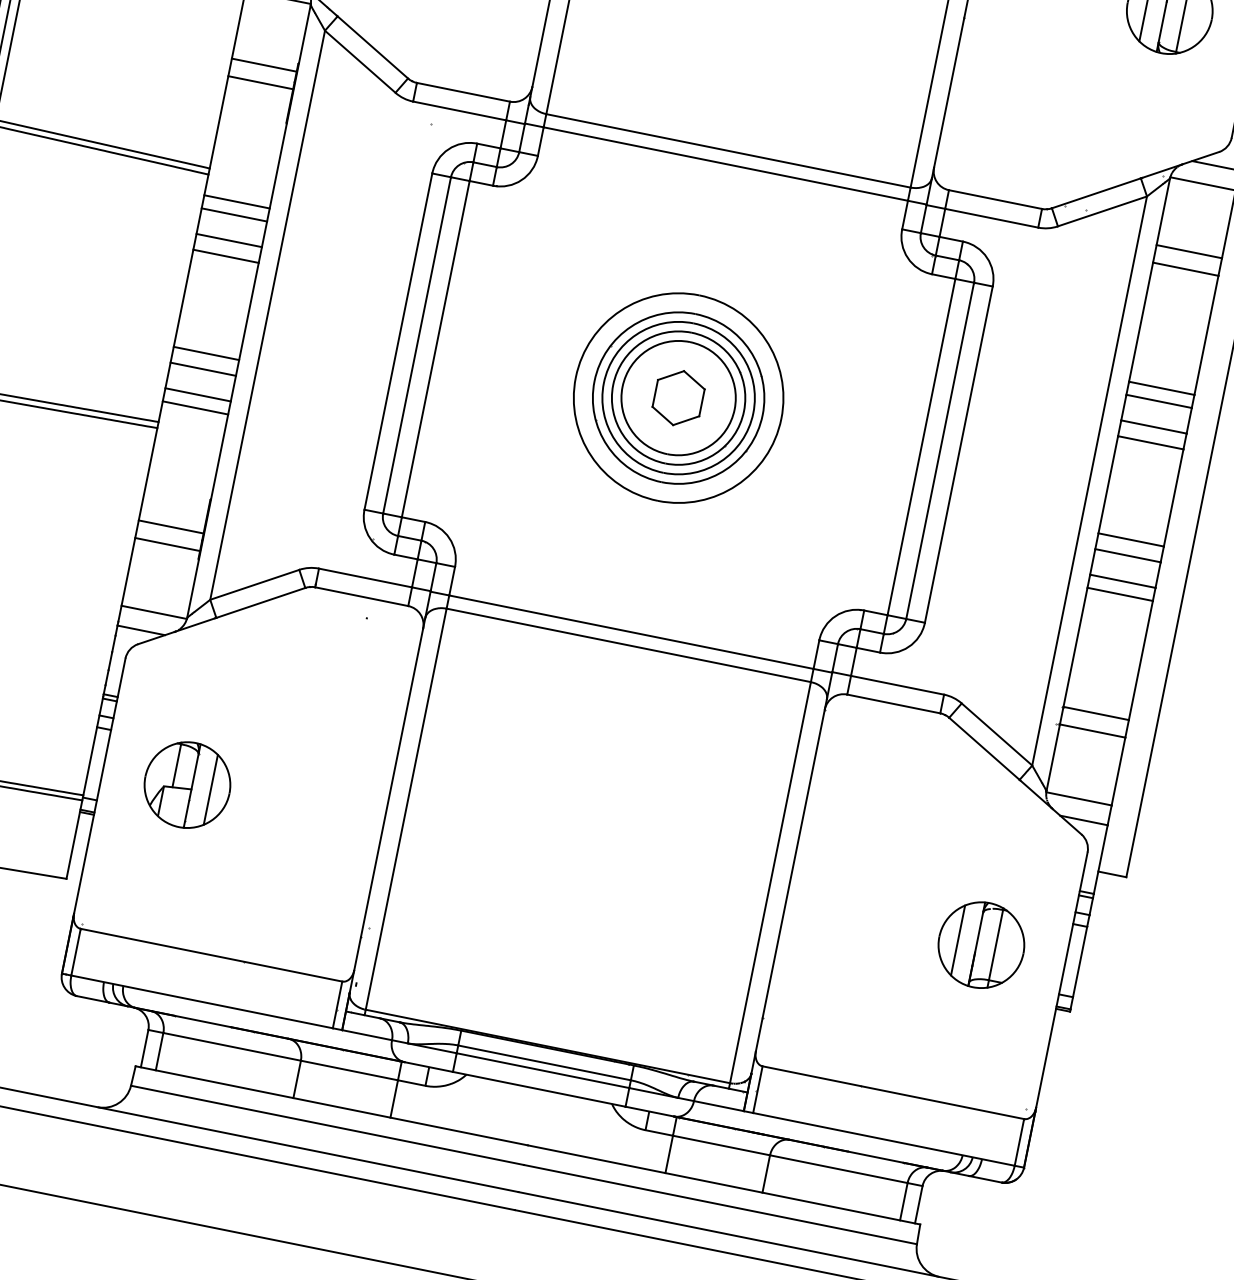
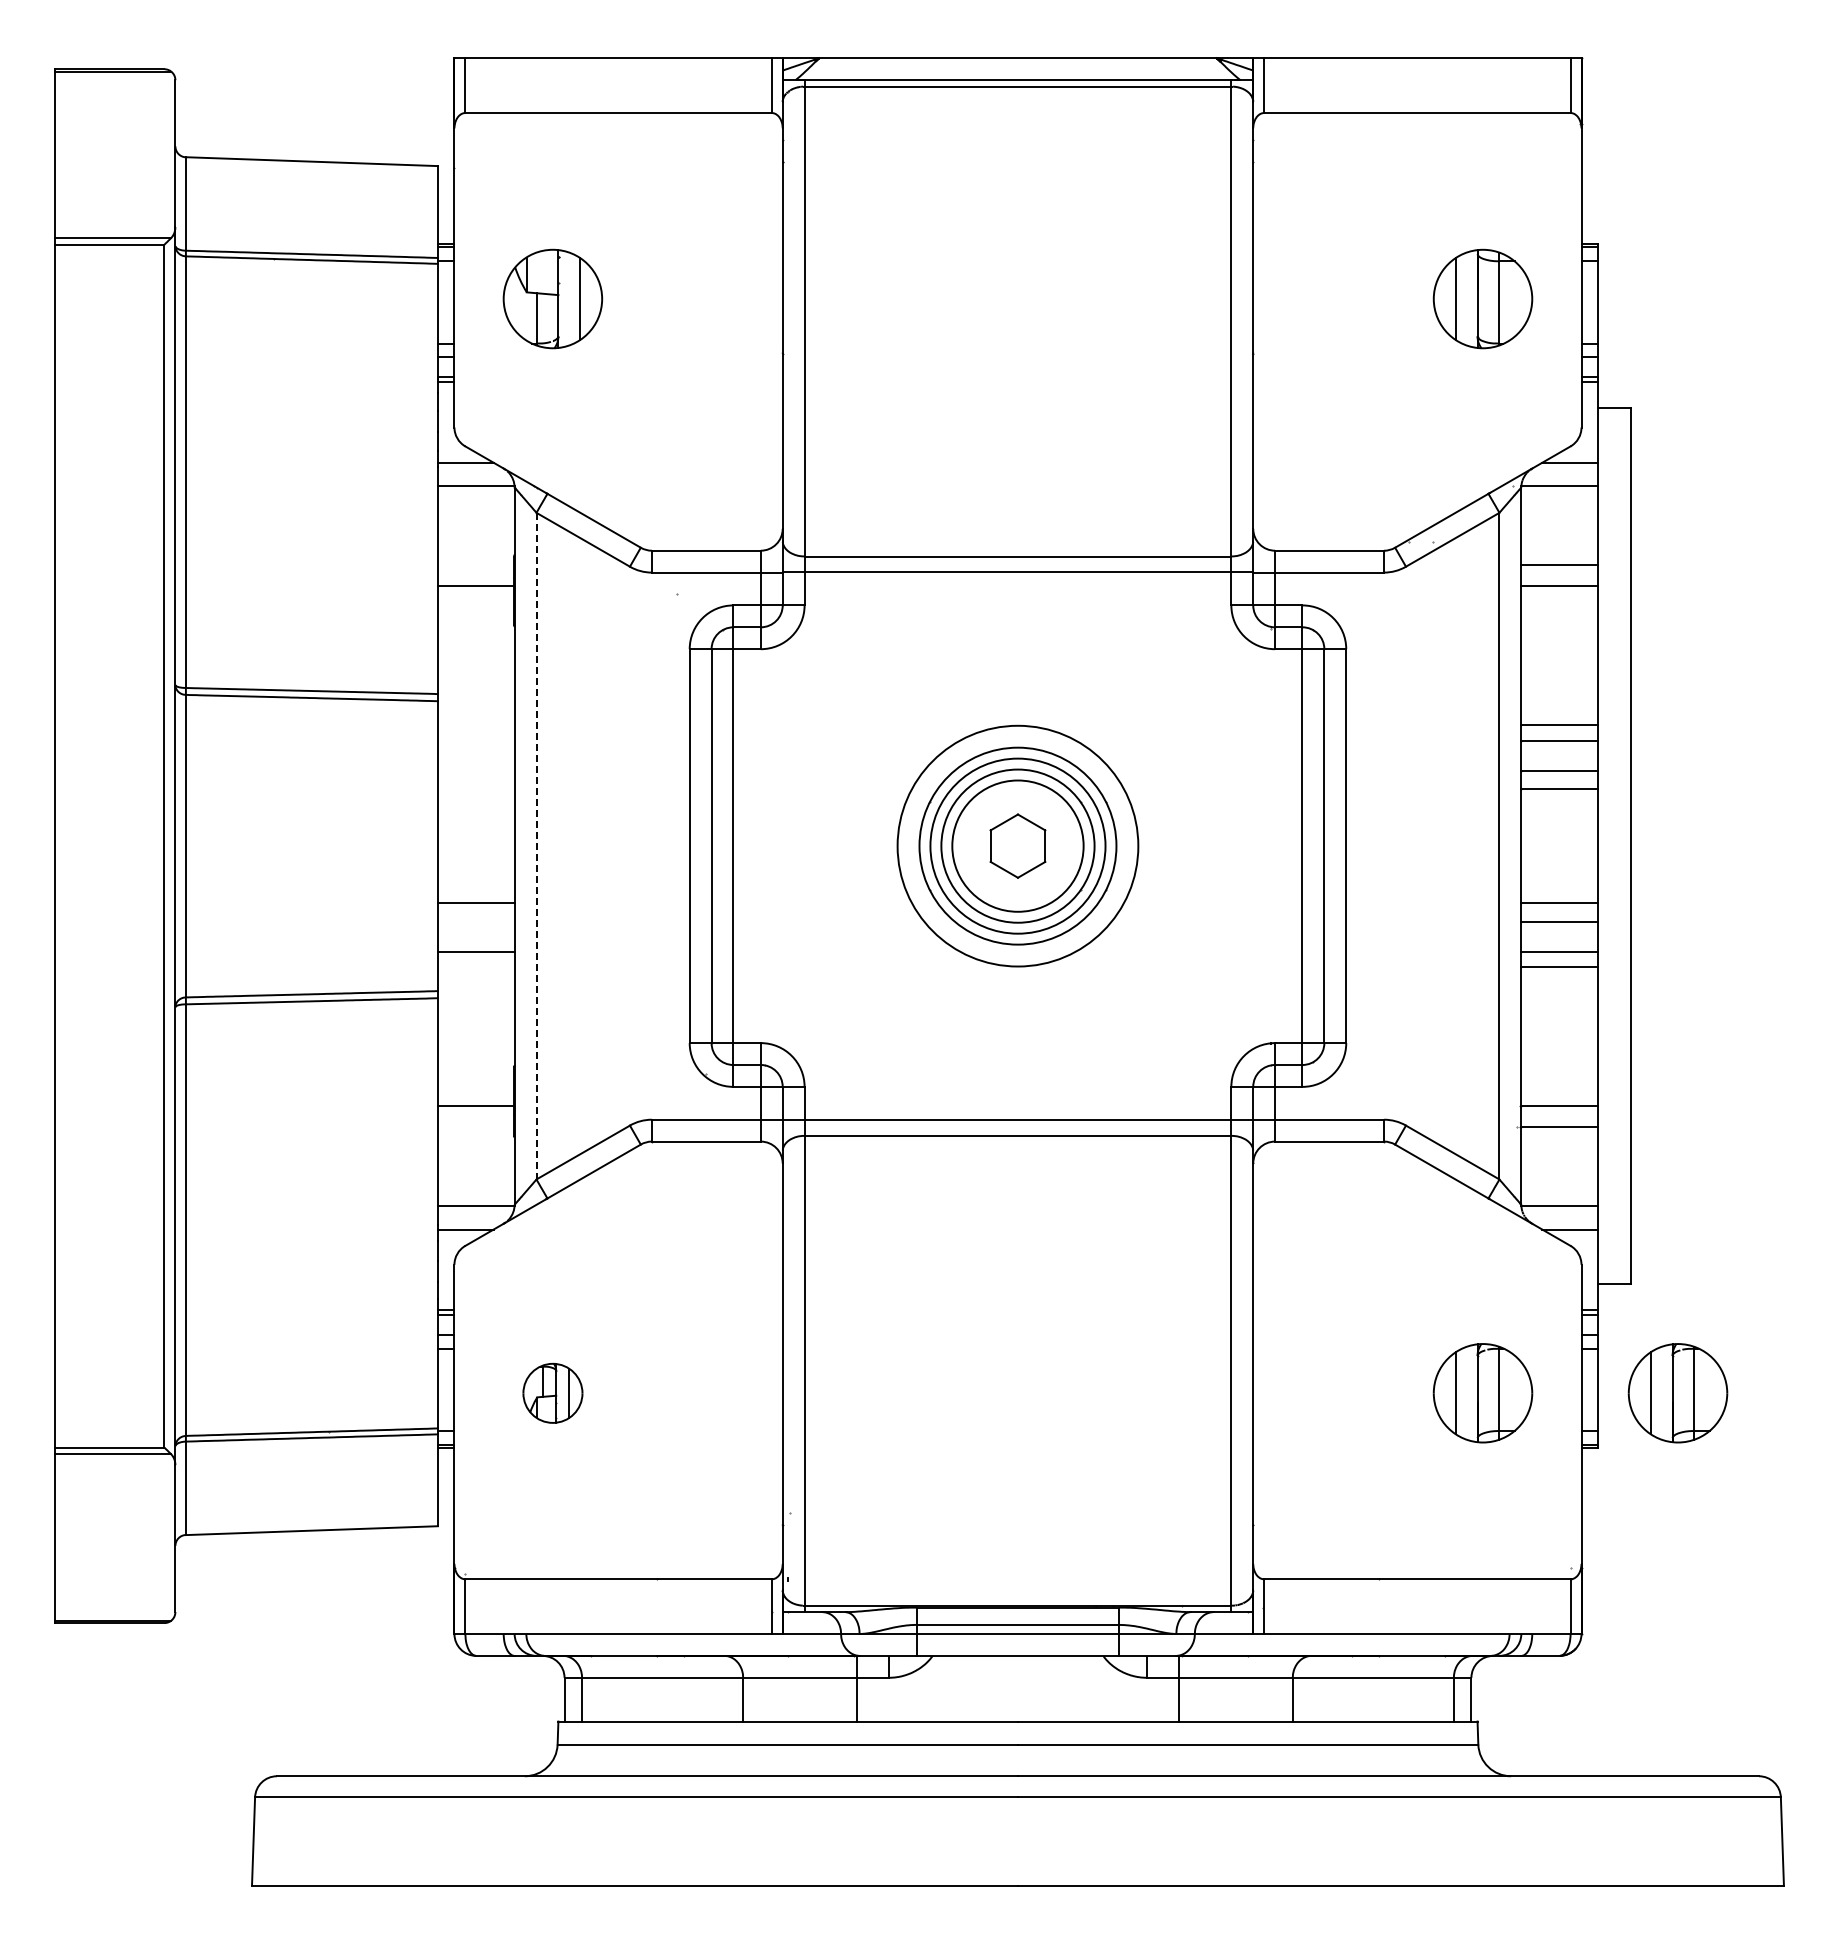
line: (263, 65) -> (475, 565), removed
line: (237, 201) -> (476, 725), removed
line: (234, 214) -> (476, 740), removed
line: (229, 240) -> (476, 770), removed
line: (226, 256) -> (476, 789), removed
line: (267, 315) -> (536, 846), solid -> dashed
line: (203, 369) -> (476, 921), removed
line: (195, 407) -> (476, 966), removed
line: (167, 544) -> (475, 1126), removed
part: (187, 785) -> (552, 1393), size x0.6
part: (1147, 978) -> (1677, 1393), added

